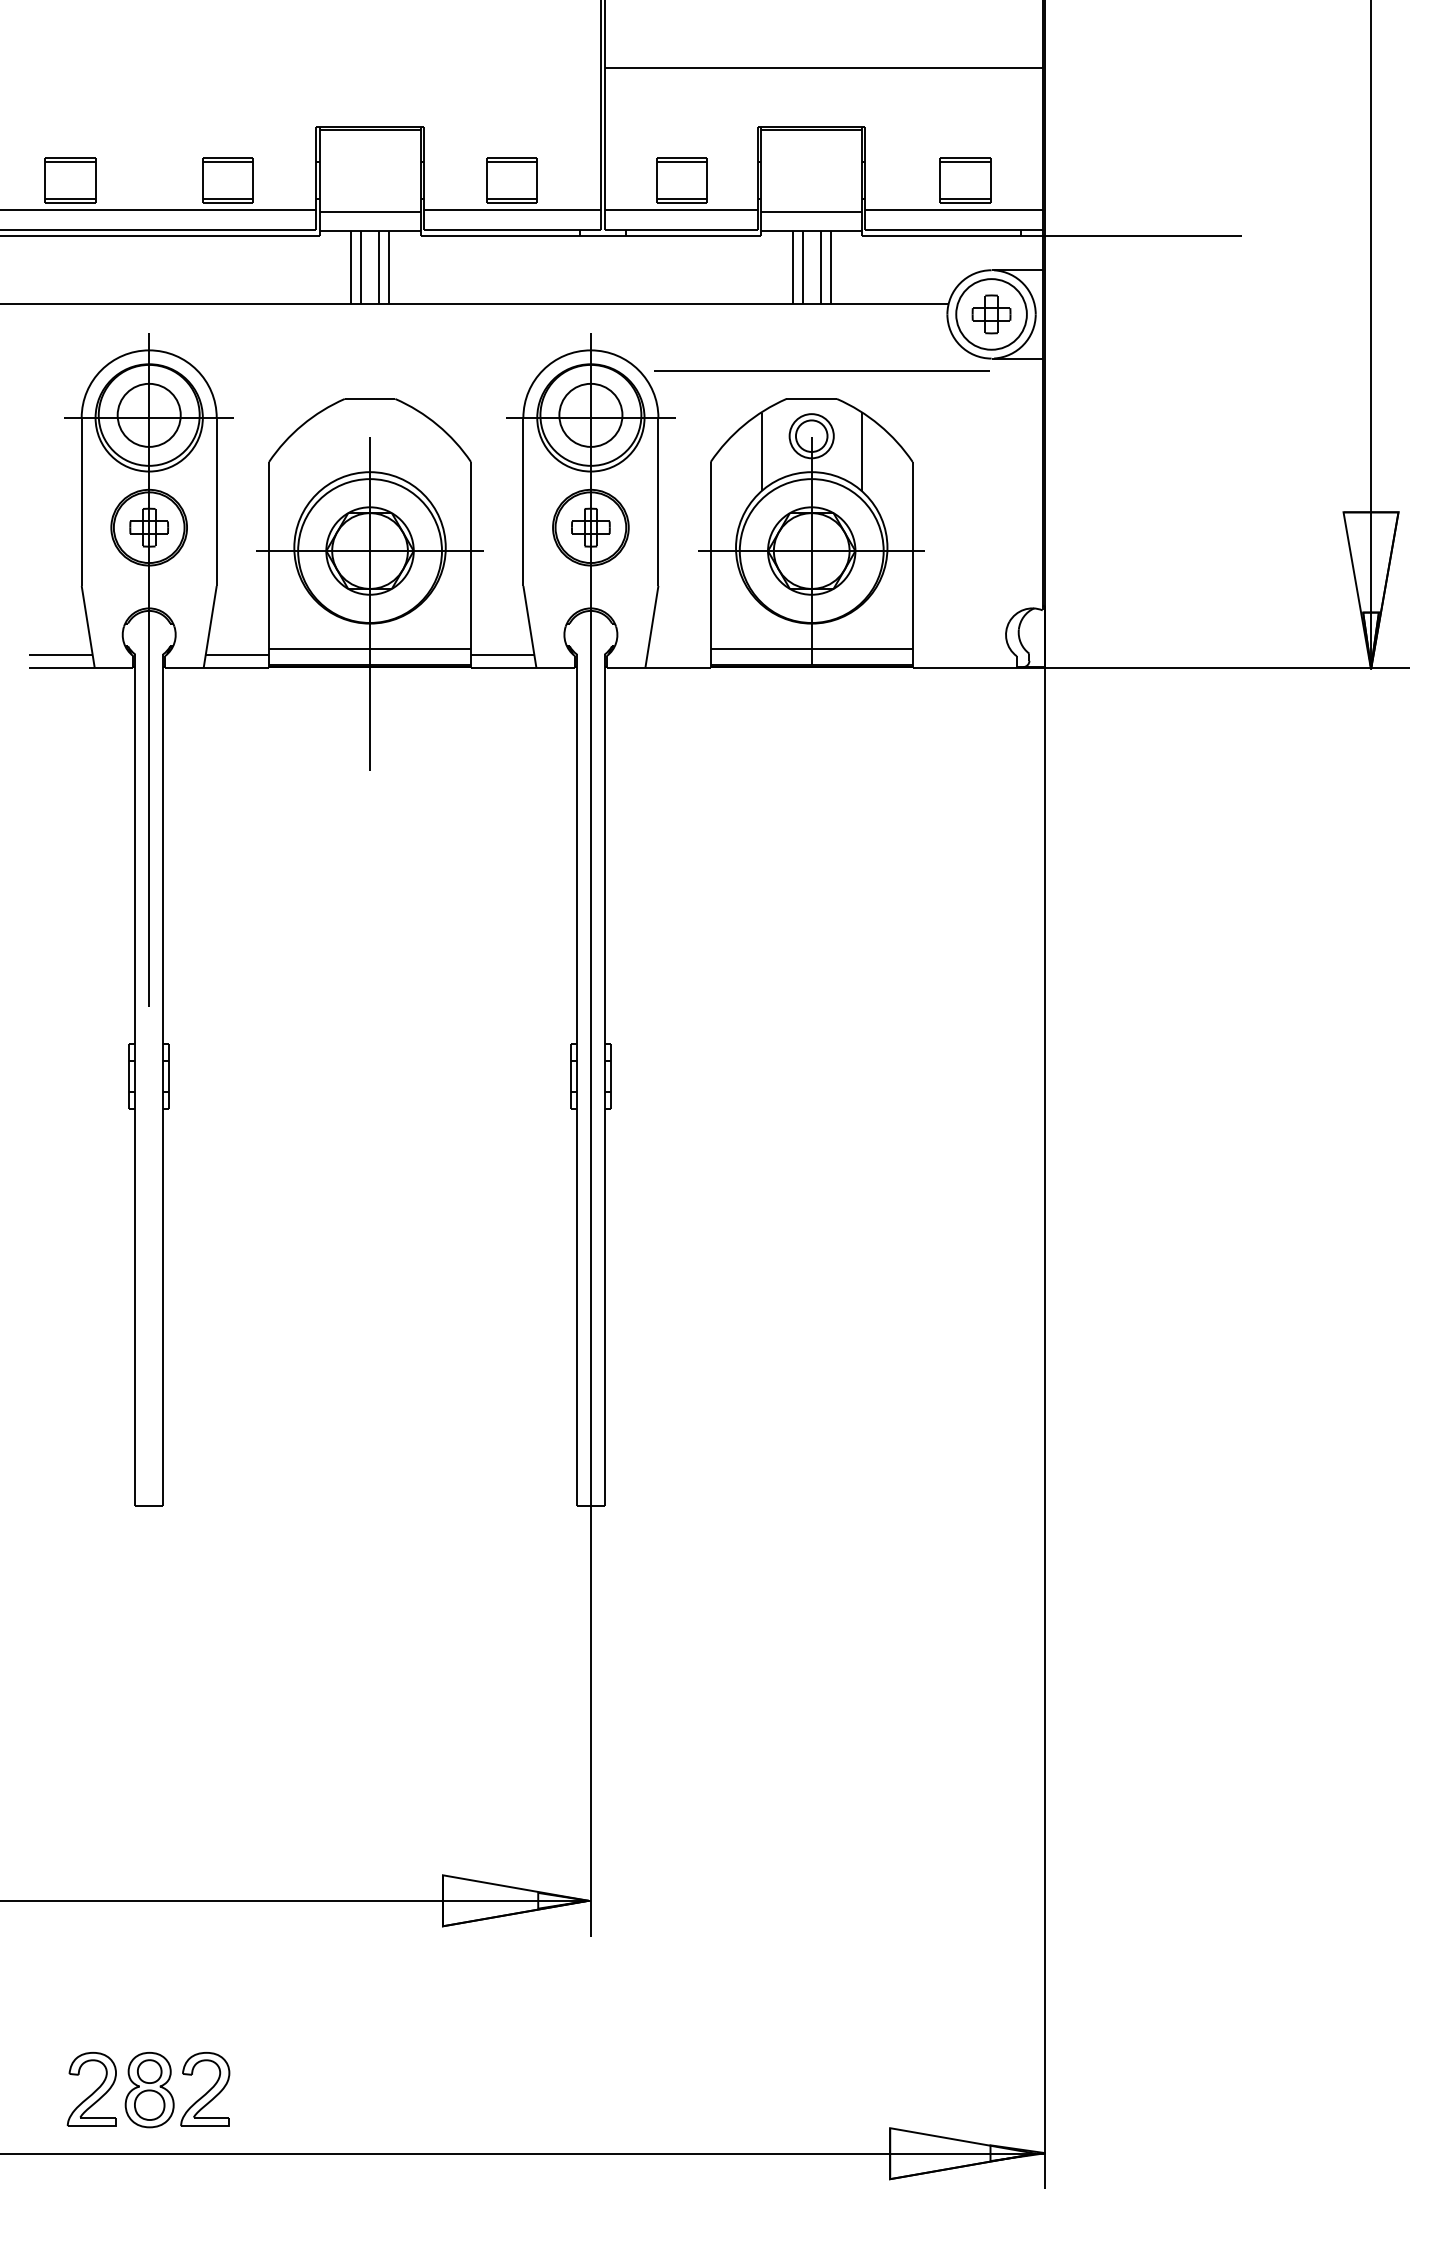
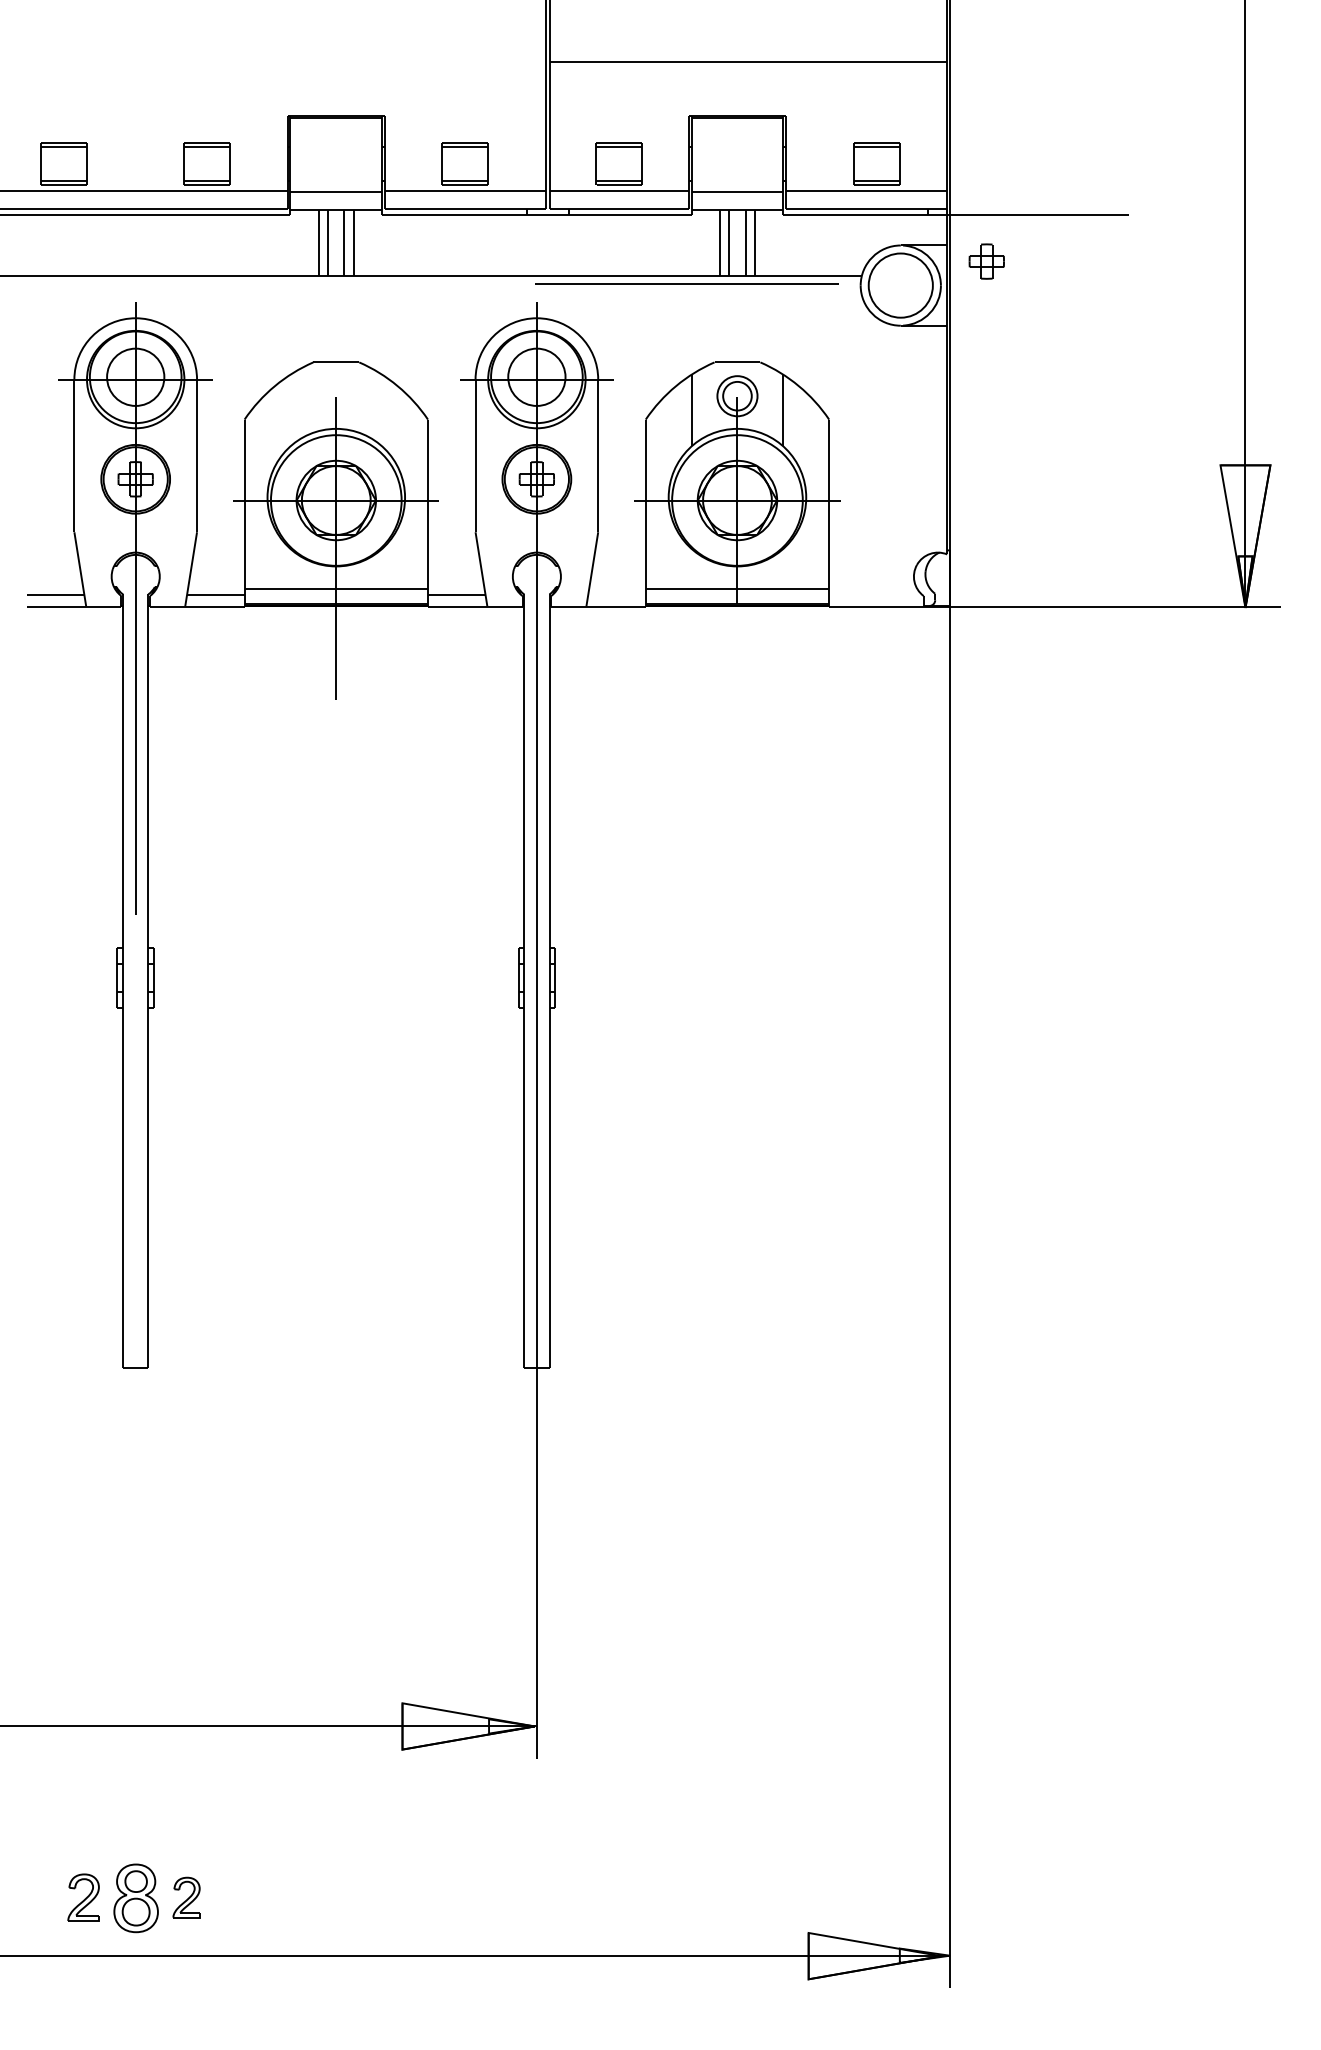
part: (991, 314) -> (986, 261), moved
line: (821, 370) -> (686, 283), moved
part: (91, 2089) -> (83, 1897), size x0.7
part: (205, 2089) -> (186, 1897), size x0.6

